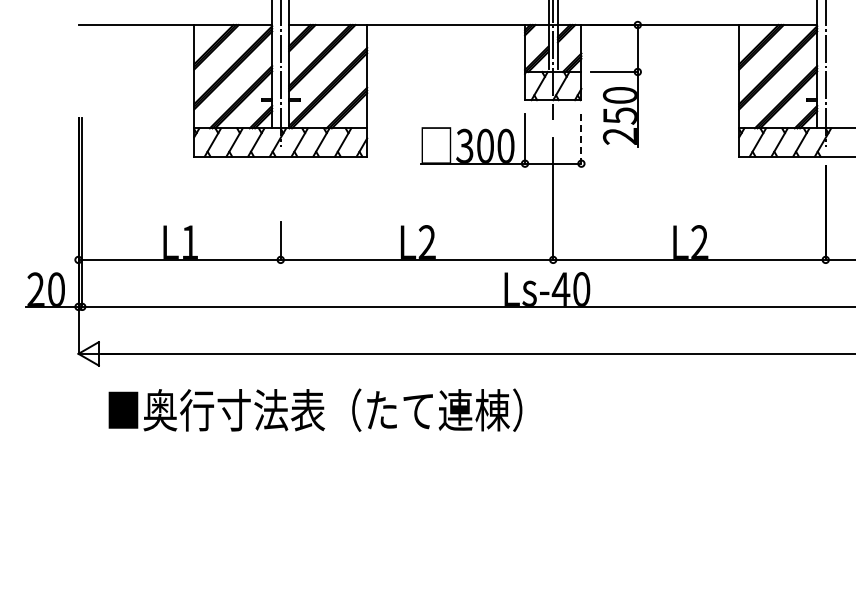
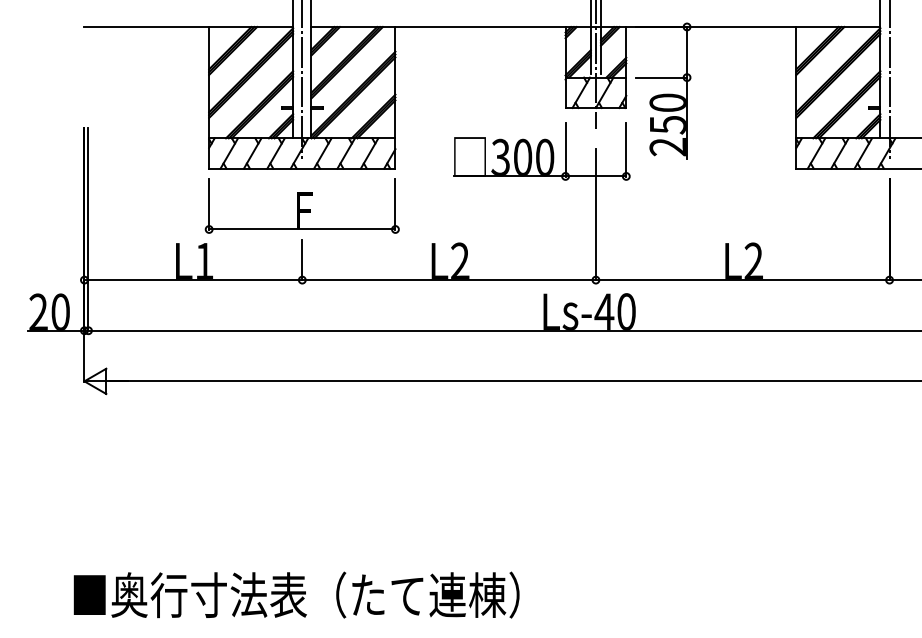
line: (581, 139) -> (626, 150), dashed -> solid
part: (280, 190) -> (302, 205), added
text: (315, 409) -> (296, 594), moved

